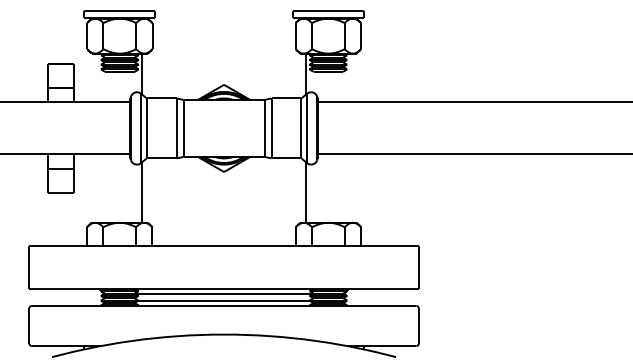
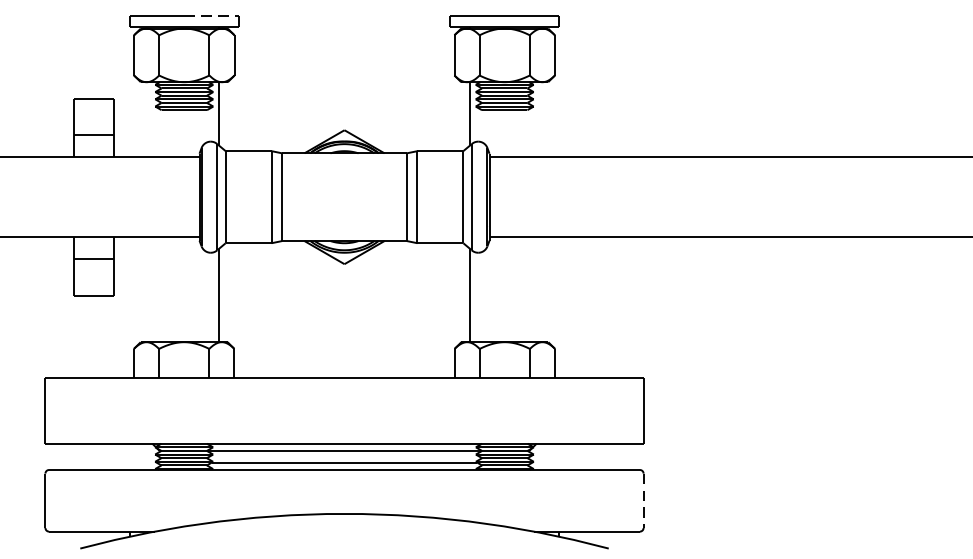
line: (137, 10) -> (211, 15), solid -> dashed
line: (418, 326) -> (643, 501), solid -> dashed

